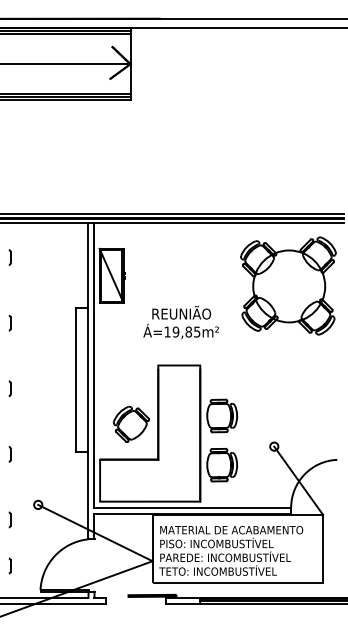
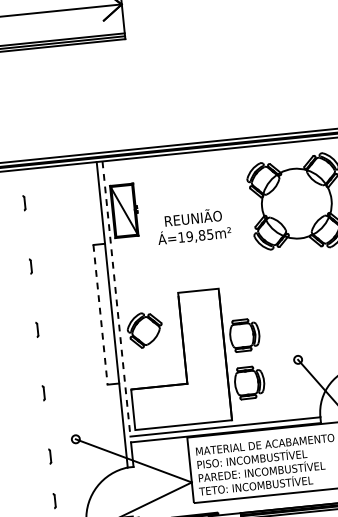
text: (180, 322) -> (193, 226), moved
line: (94, 365) -> (116, 299), solid -> dashed
line: (76, 380) -> (100, 315), solid -> dashed
part: (130, 423) -> (144, 329), moved

